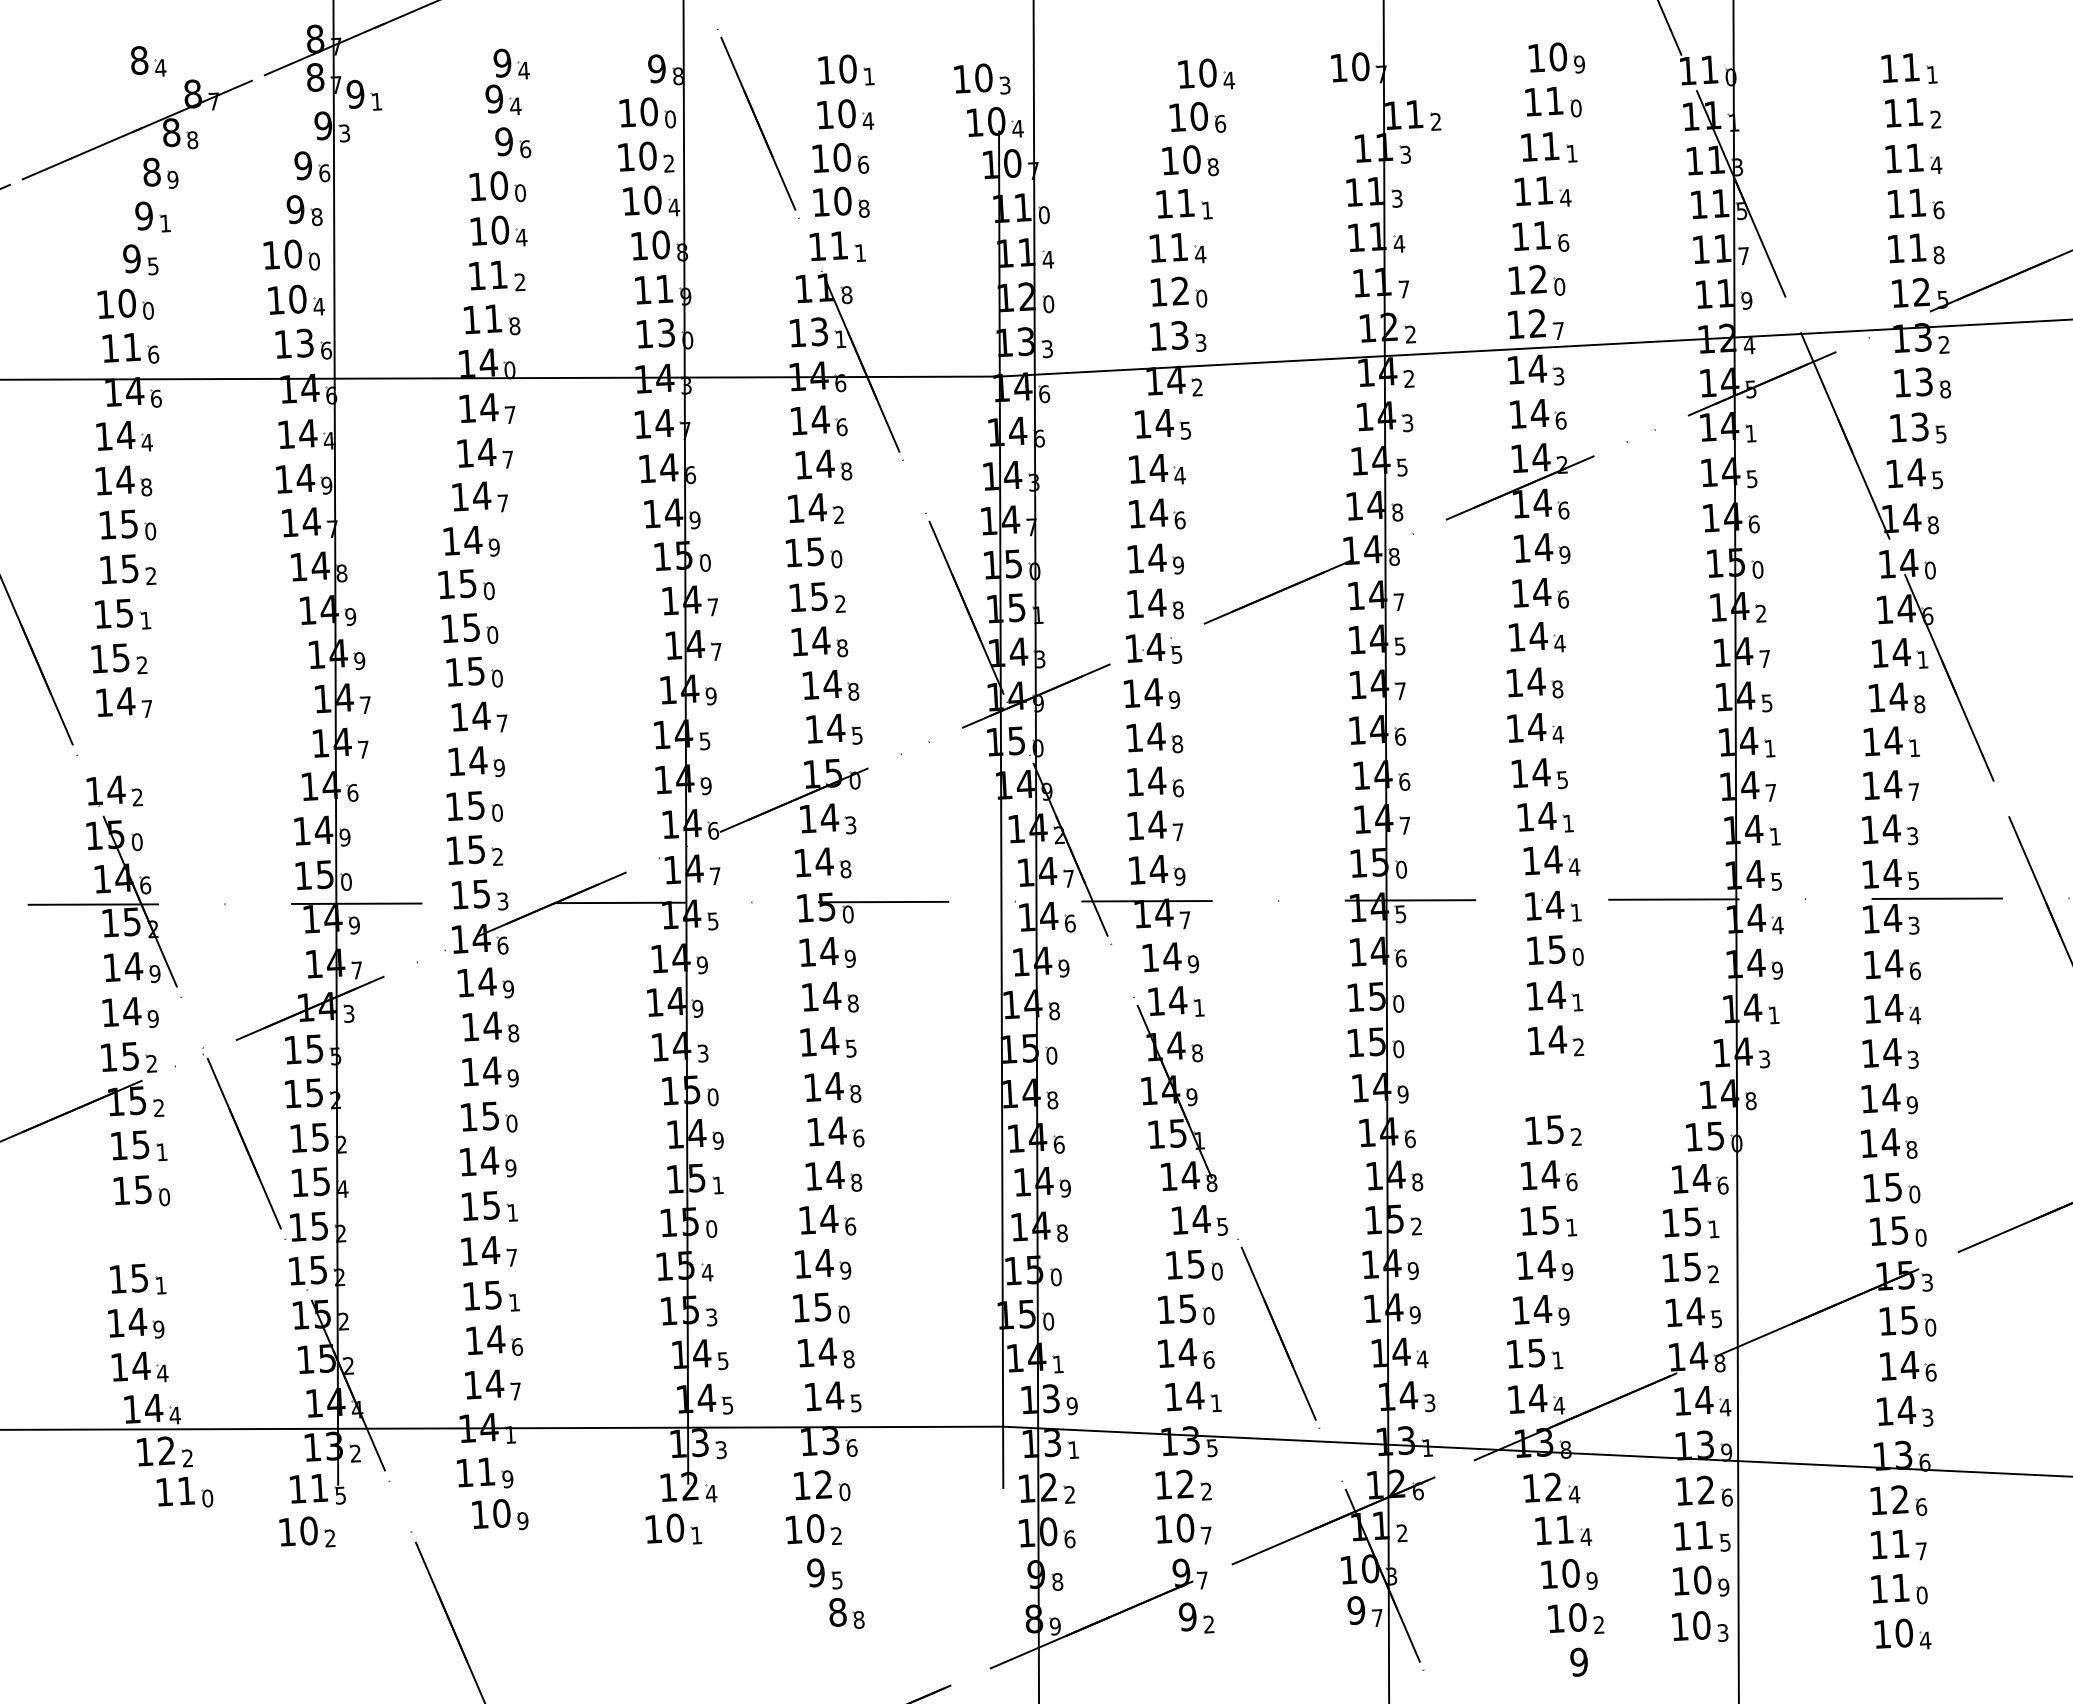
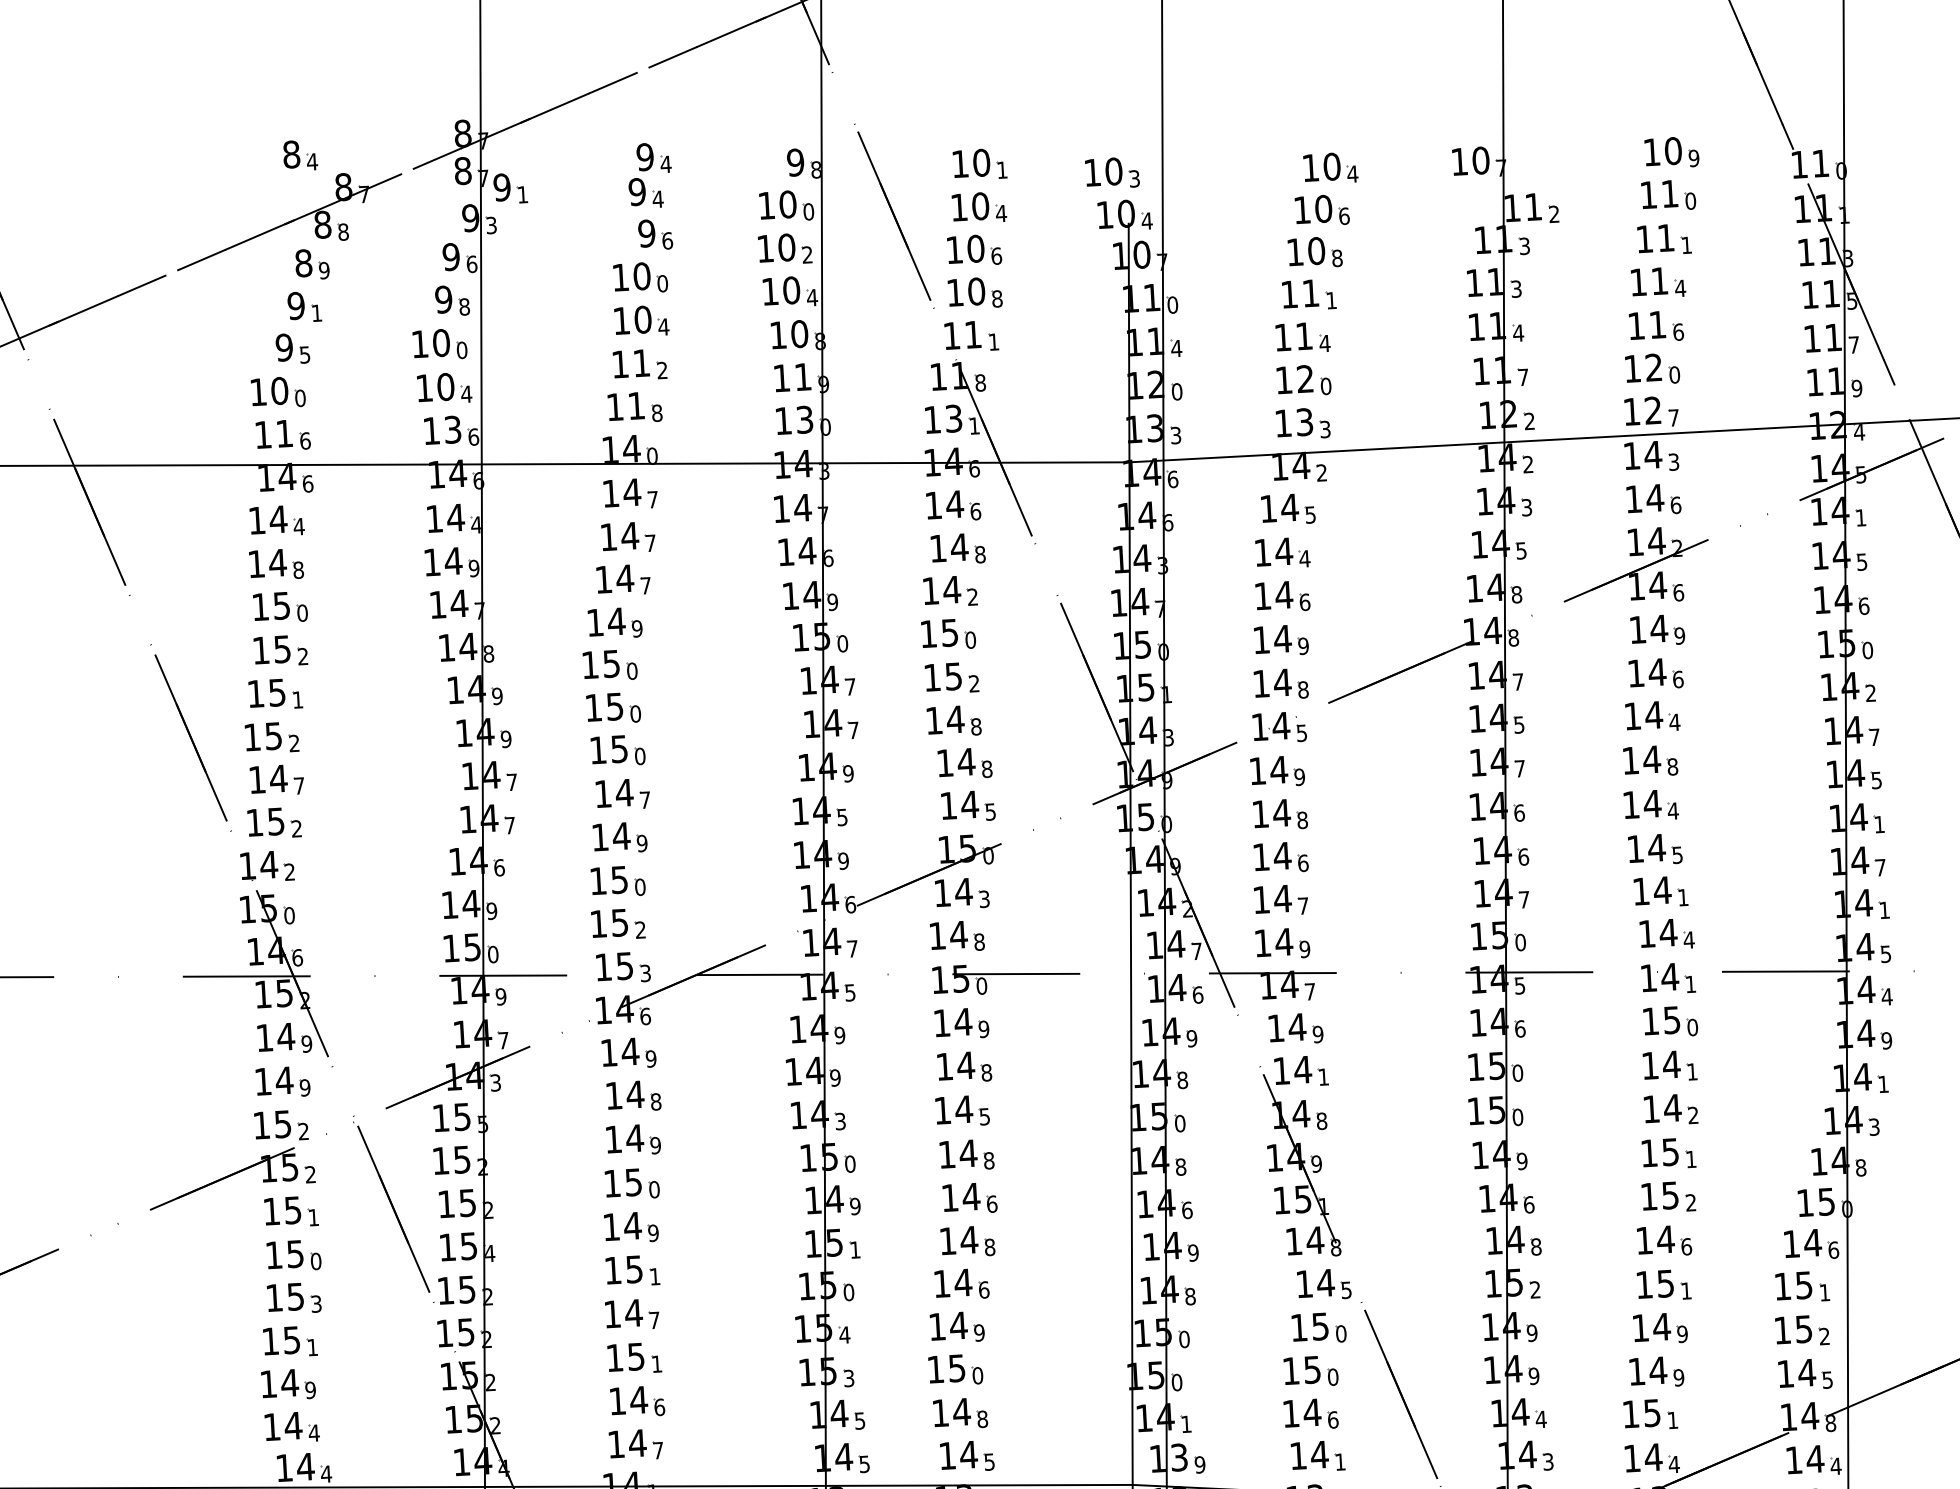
part: (121, 746) -> (274, 822), added
part: (1553, 1085) -> (1668, 1152), added
part: (142, 1234) -> (294, 1297), added

